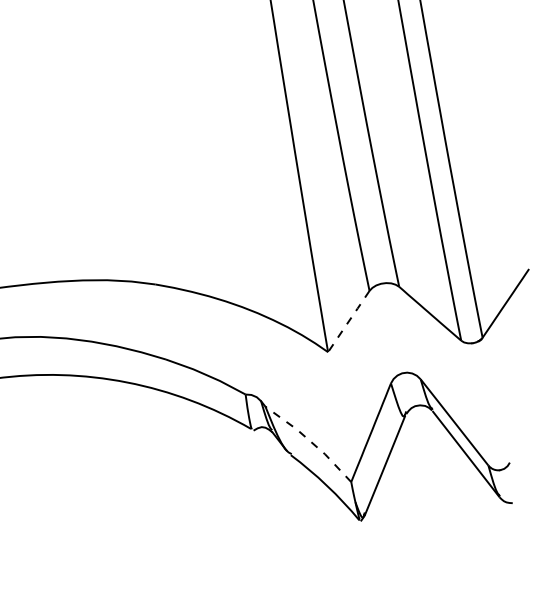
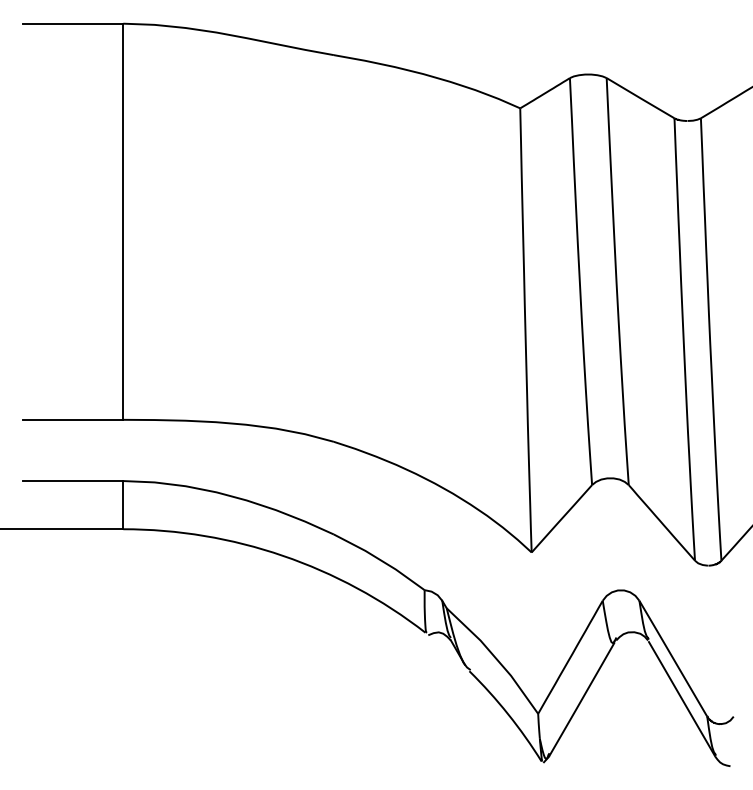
line: (348, 321) -> (561, 518), dashed -> solid
line: (310, 441) -> (495, 657), dashed -> solid

